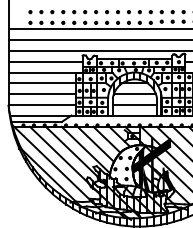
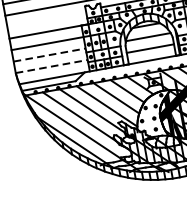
line: (45, 61) -> (46, 19), removed
line: (42, 94) -> (49, 55), solid -> dashed
line: (42, 104) -> (51, 66), solid -> dashed

